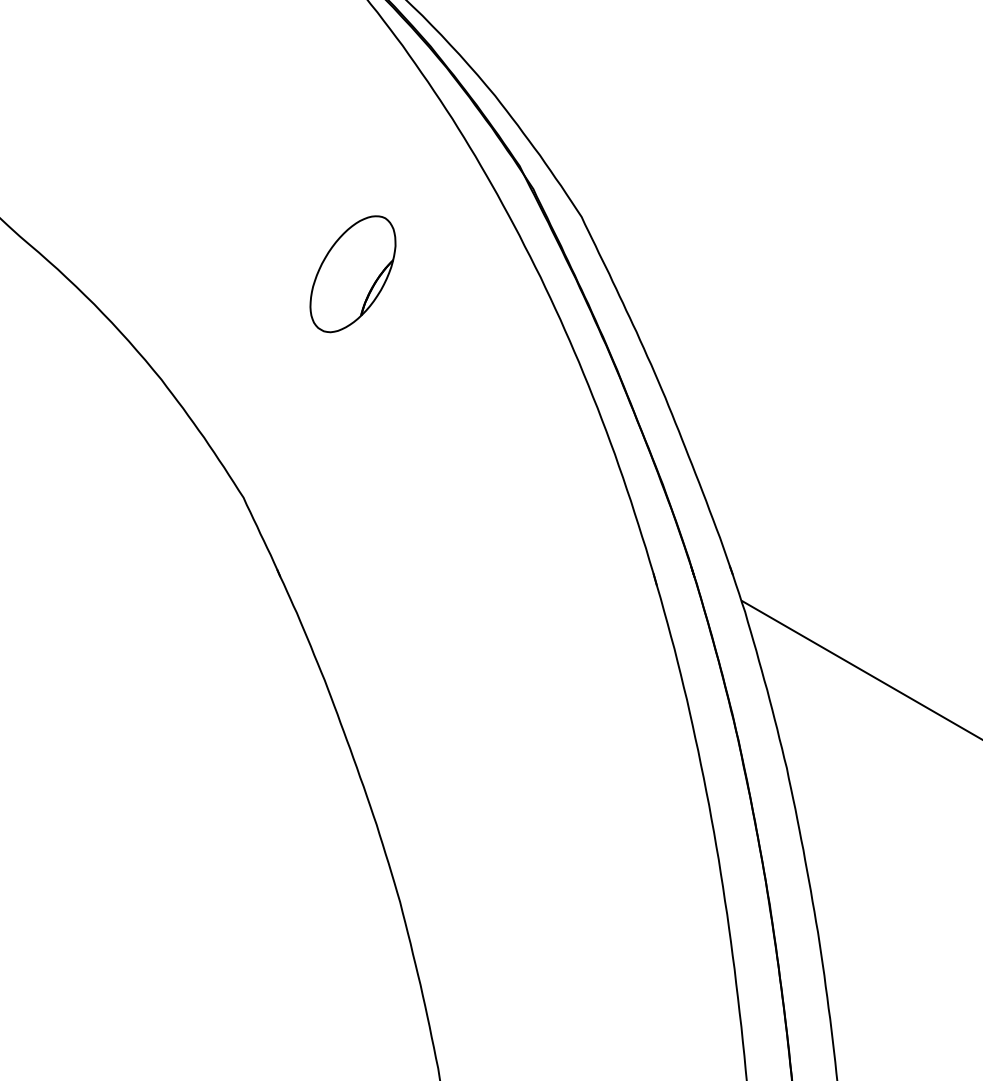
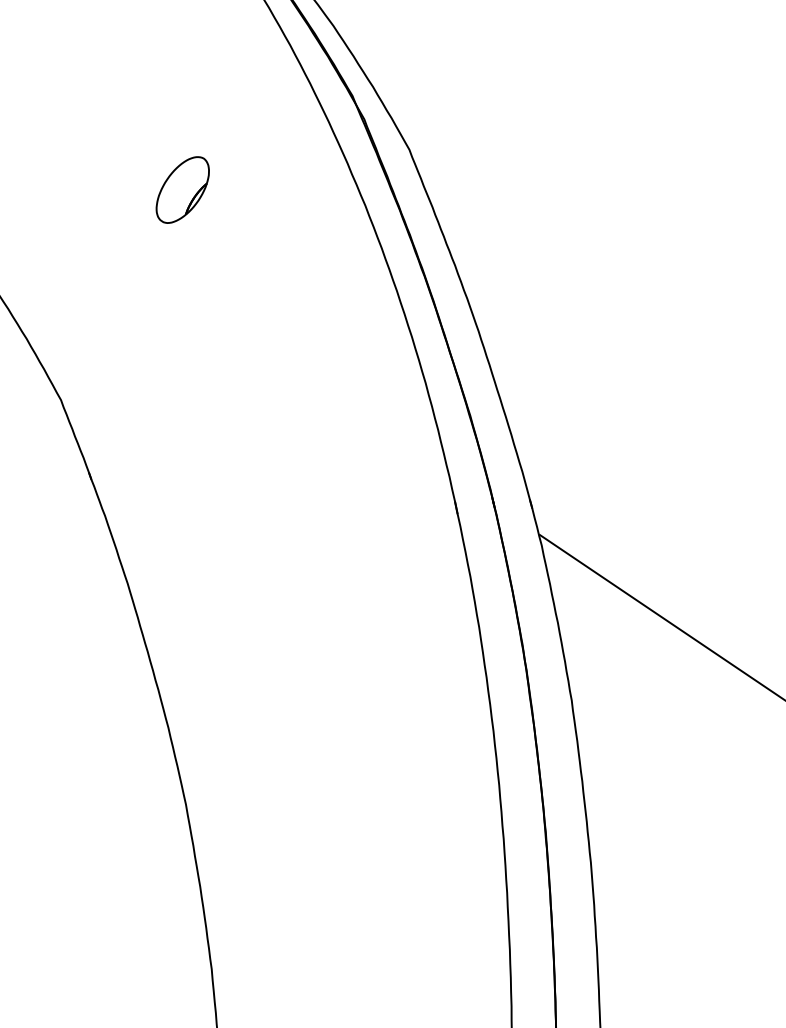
part: (352, 274) -> (182, 190), size x0.6

